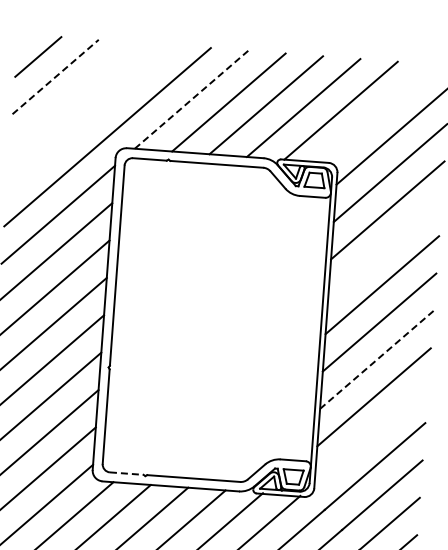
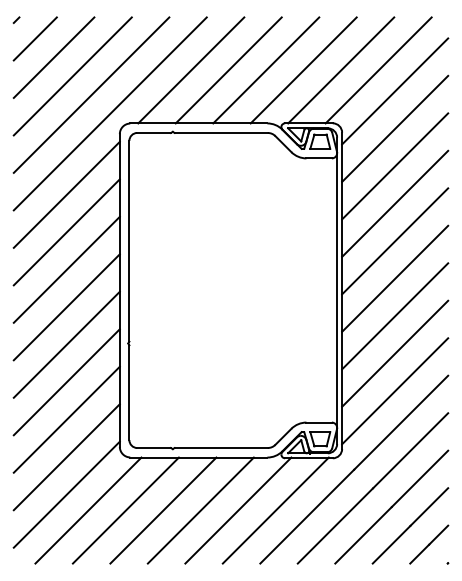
line: (20, 36) -> (16, 19), added
line: (56, 76) -> (54, 57), dashed -> solid
line: (72, 97) -> (72, 76), added
line: (191, 99) -> (191, 70), dashed -> solid
line: (378, 113) -> (378, 70), added
line: (90, 116) -> (91, 94), added
line: (385, 247) -> (395, 203), added
line: (377, 360) -> (395, 316), dashed -> solid
line: (371, 434) -> (395, 391), added
line: (127, 474) -> (154, 448), dashed -> solid

